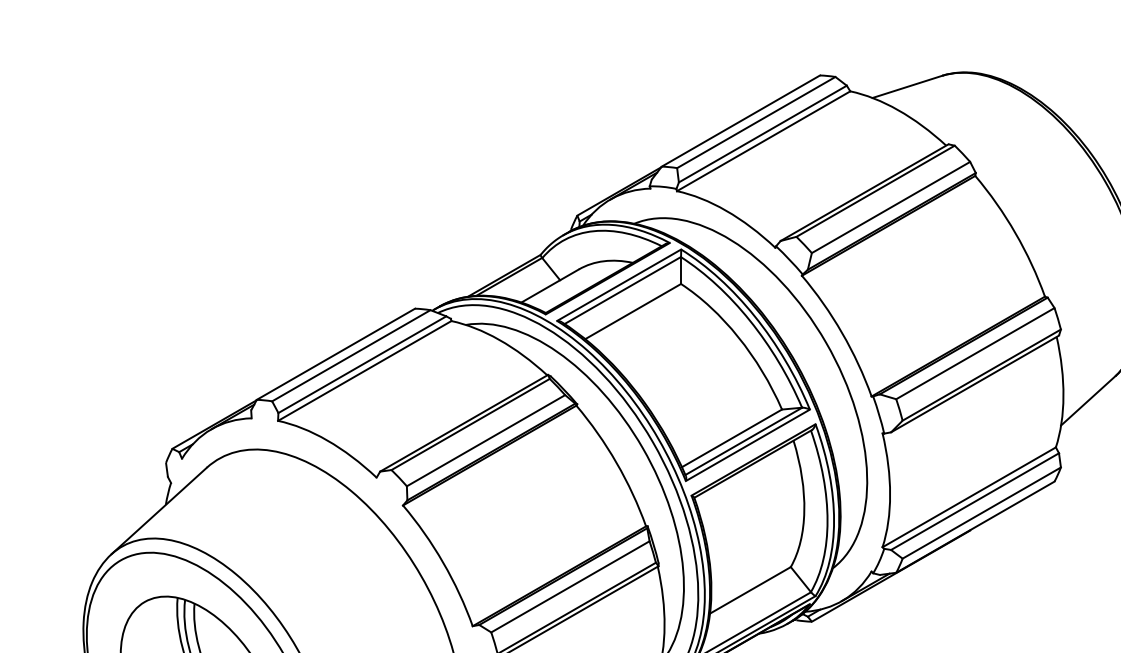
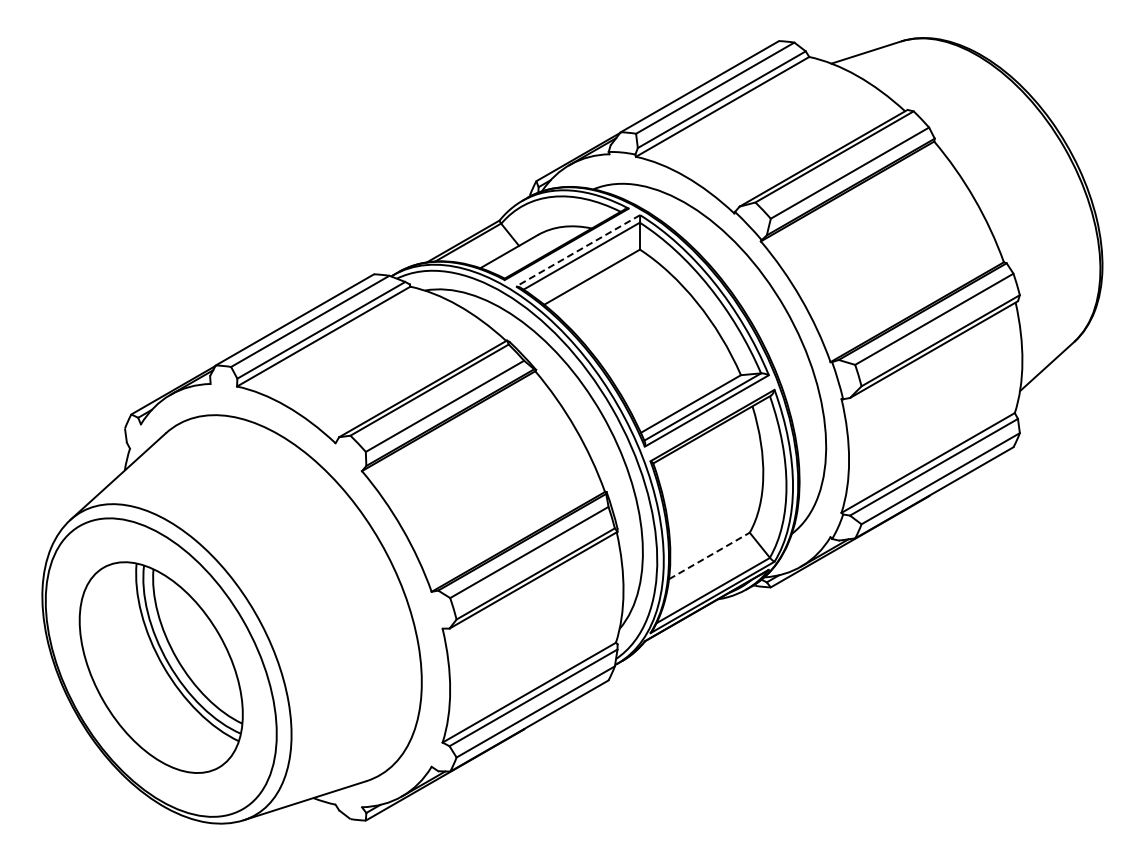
line: (619, 284) -> (578, 250), solid -> dashed
line: (750, 589) -> (709, 555), solid -> dashed

